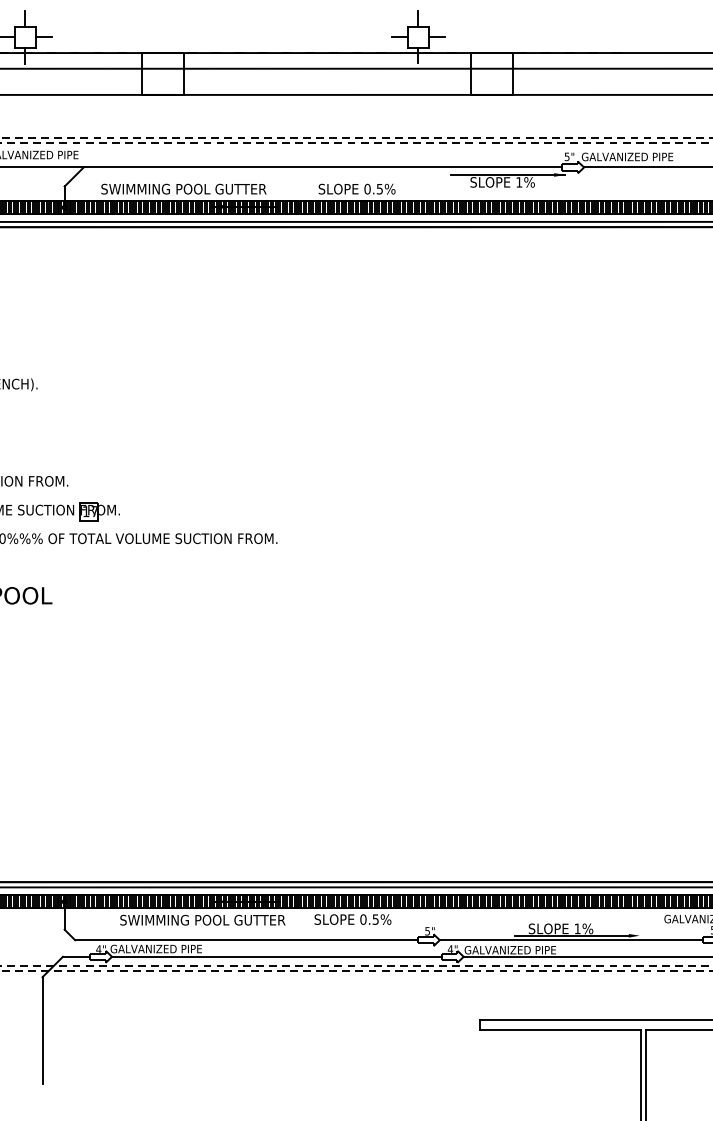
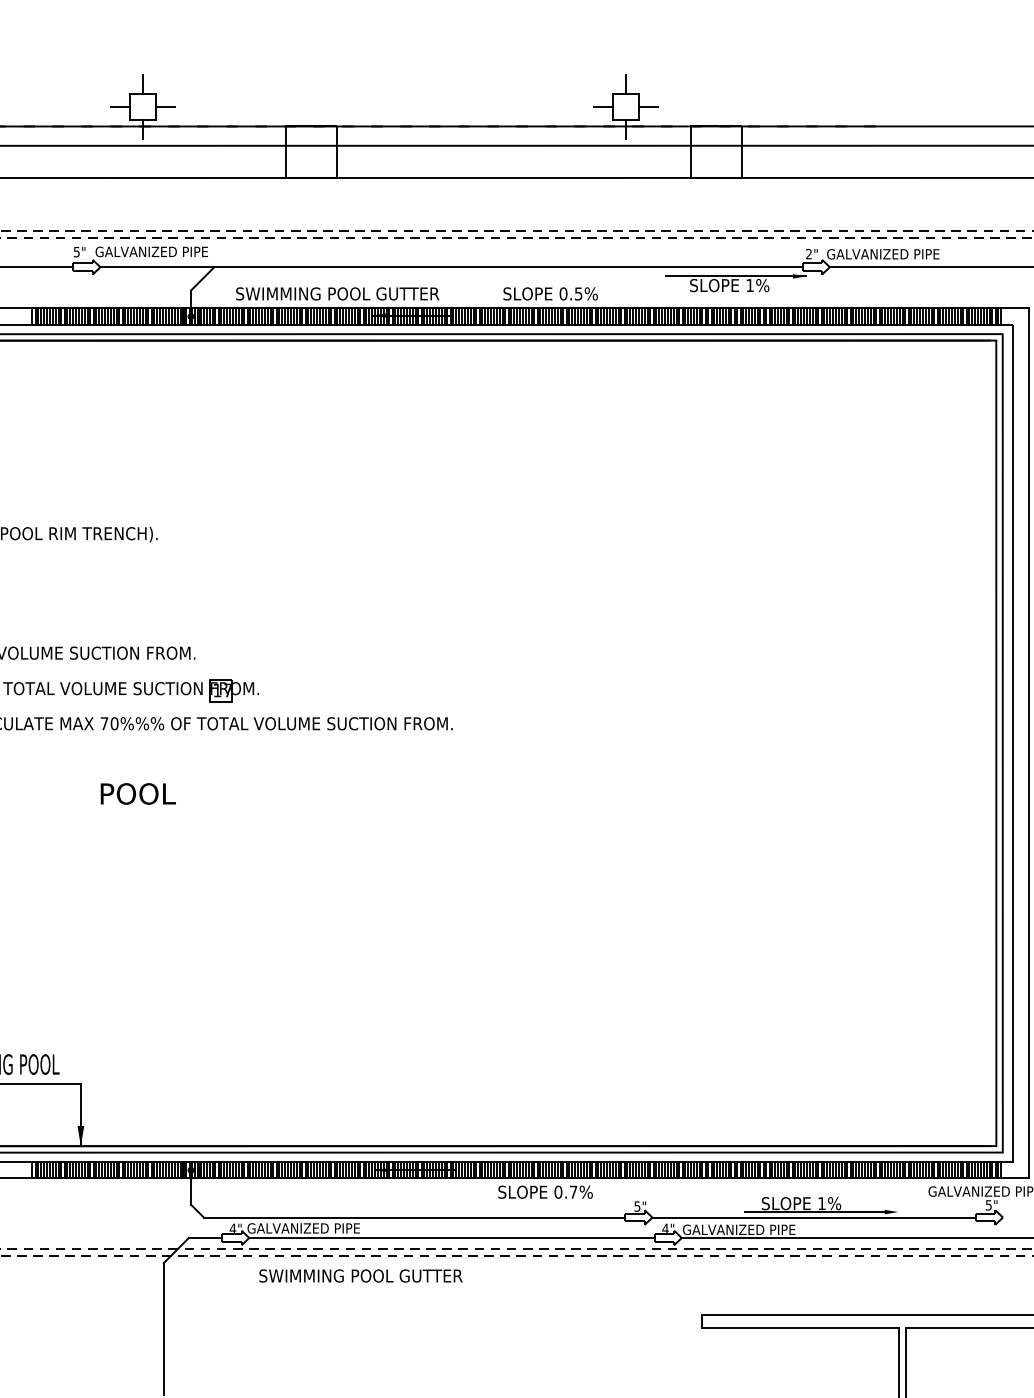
text: (566, 156) -> (808, 253), 5" -> 2"
text: (202, 919) -> (360, 1275), moved
text: (375, 919) -> (573, 1191), 0.5% -> 0.7%

